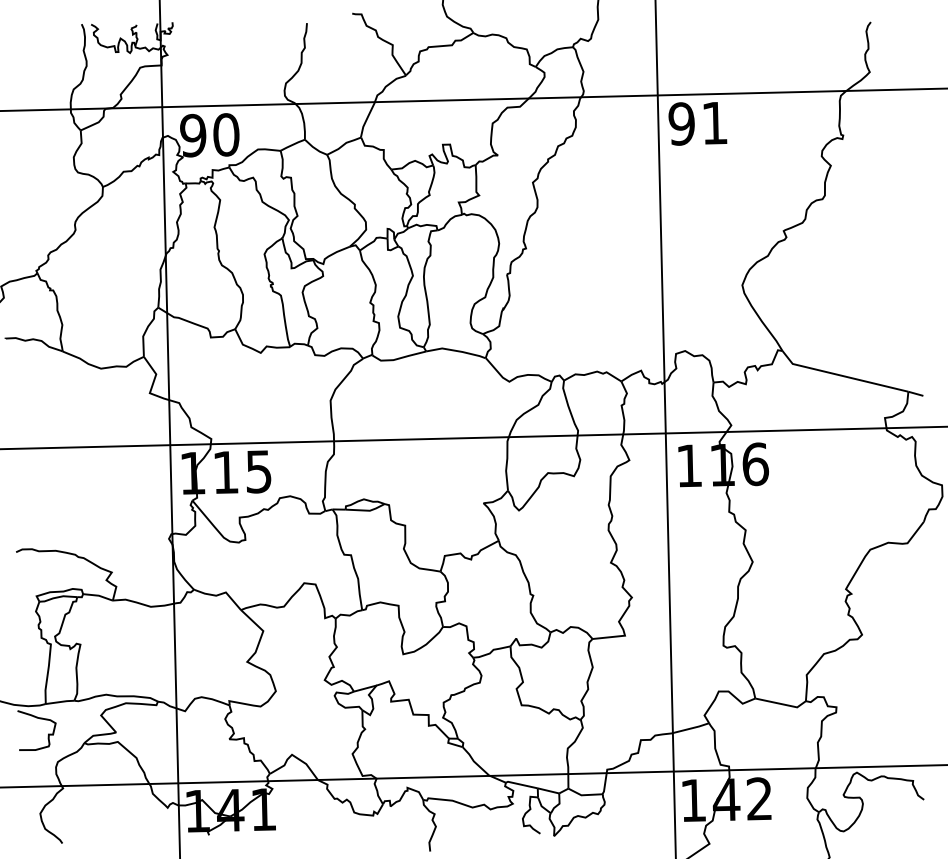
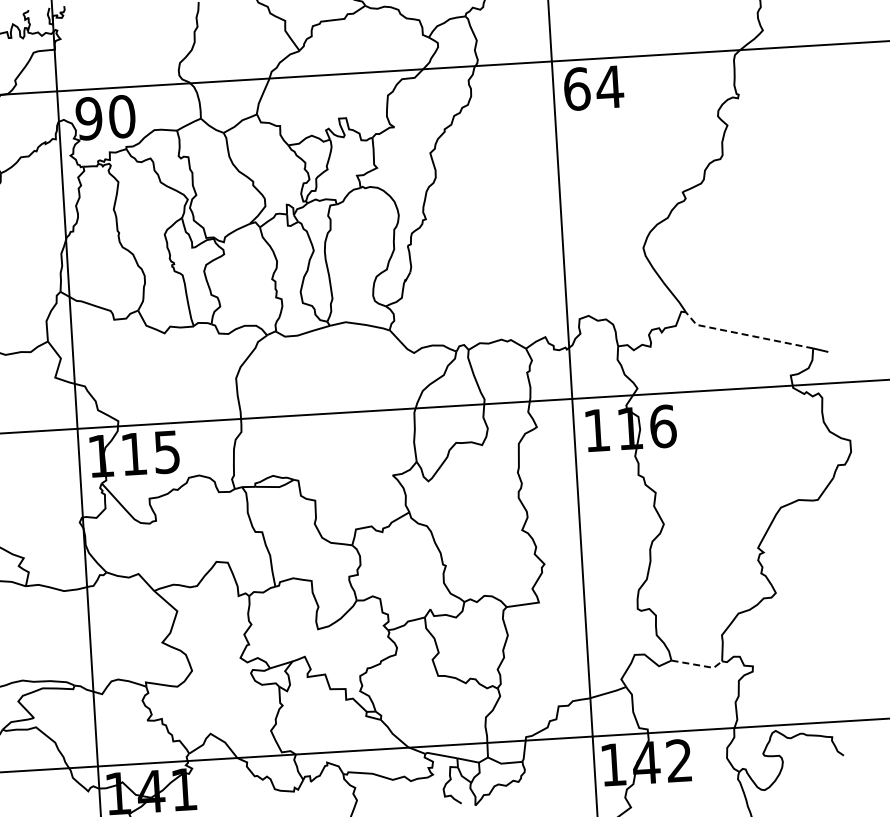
text: (698, 123) -> (593, 88), 91 -> 64
line: (841, 375) -> (745, 334), solid -> dashed
line: (782, 704) -> (698, 665), solid -> dashed

